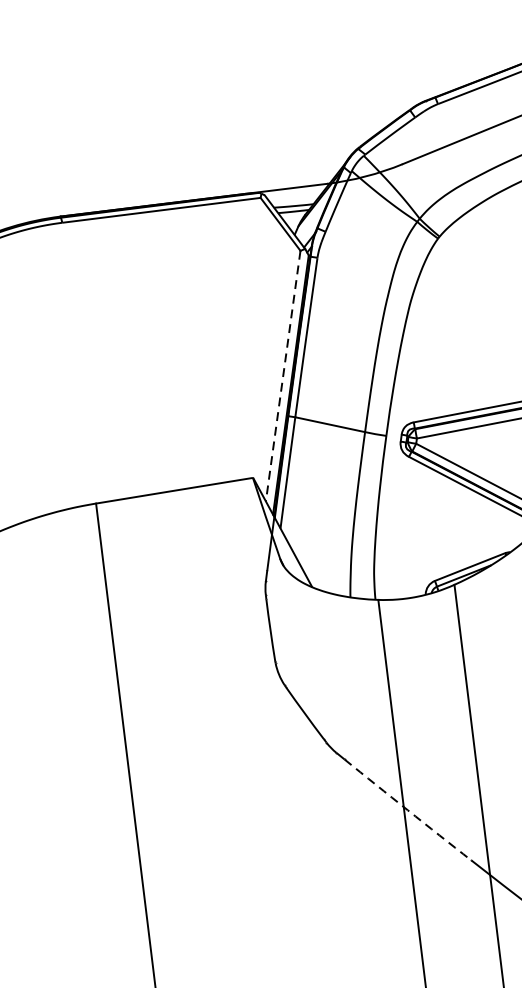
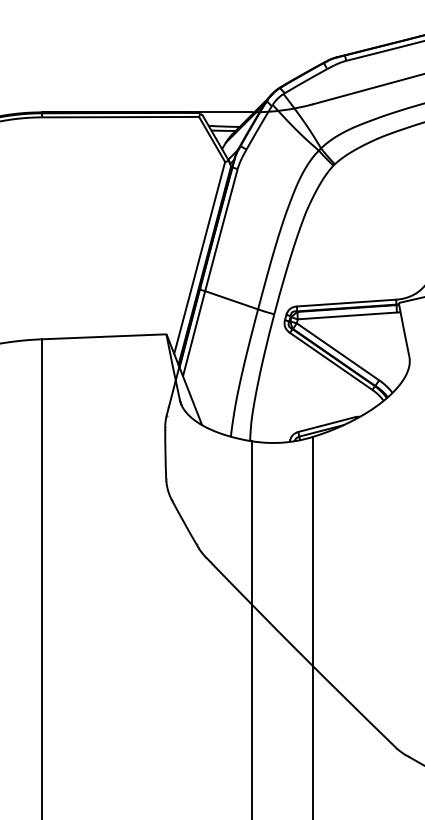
line: (283, 376) -> (199, 258), dashed -> solid
arc: (408, 809) -> (255, 607), dashed -> solid

